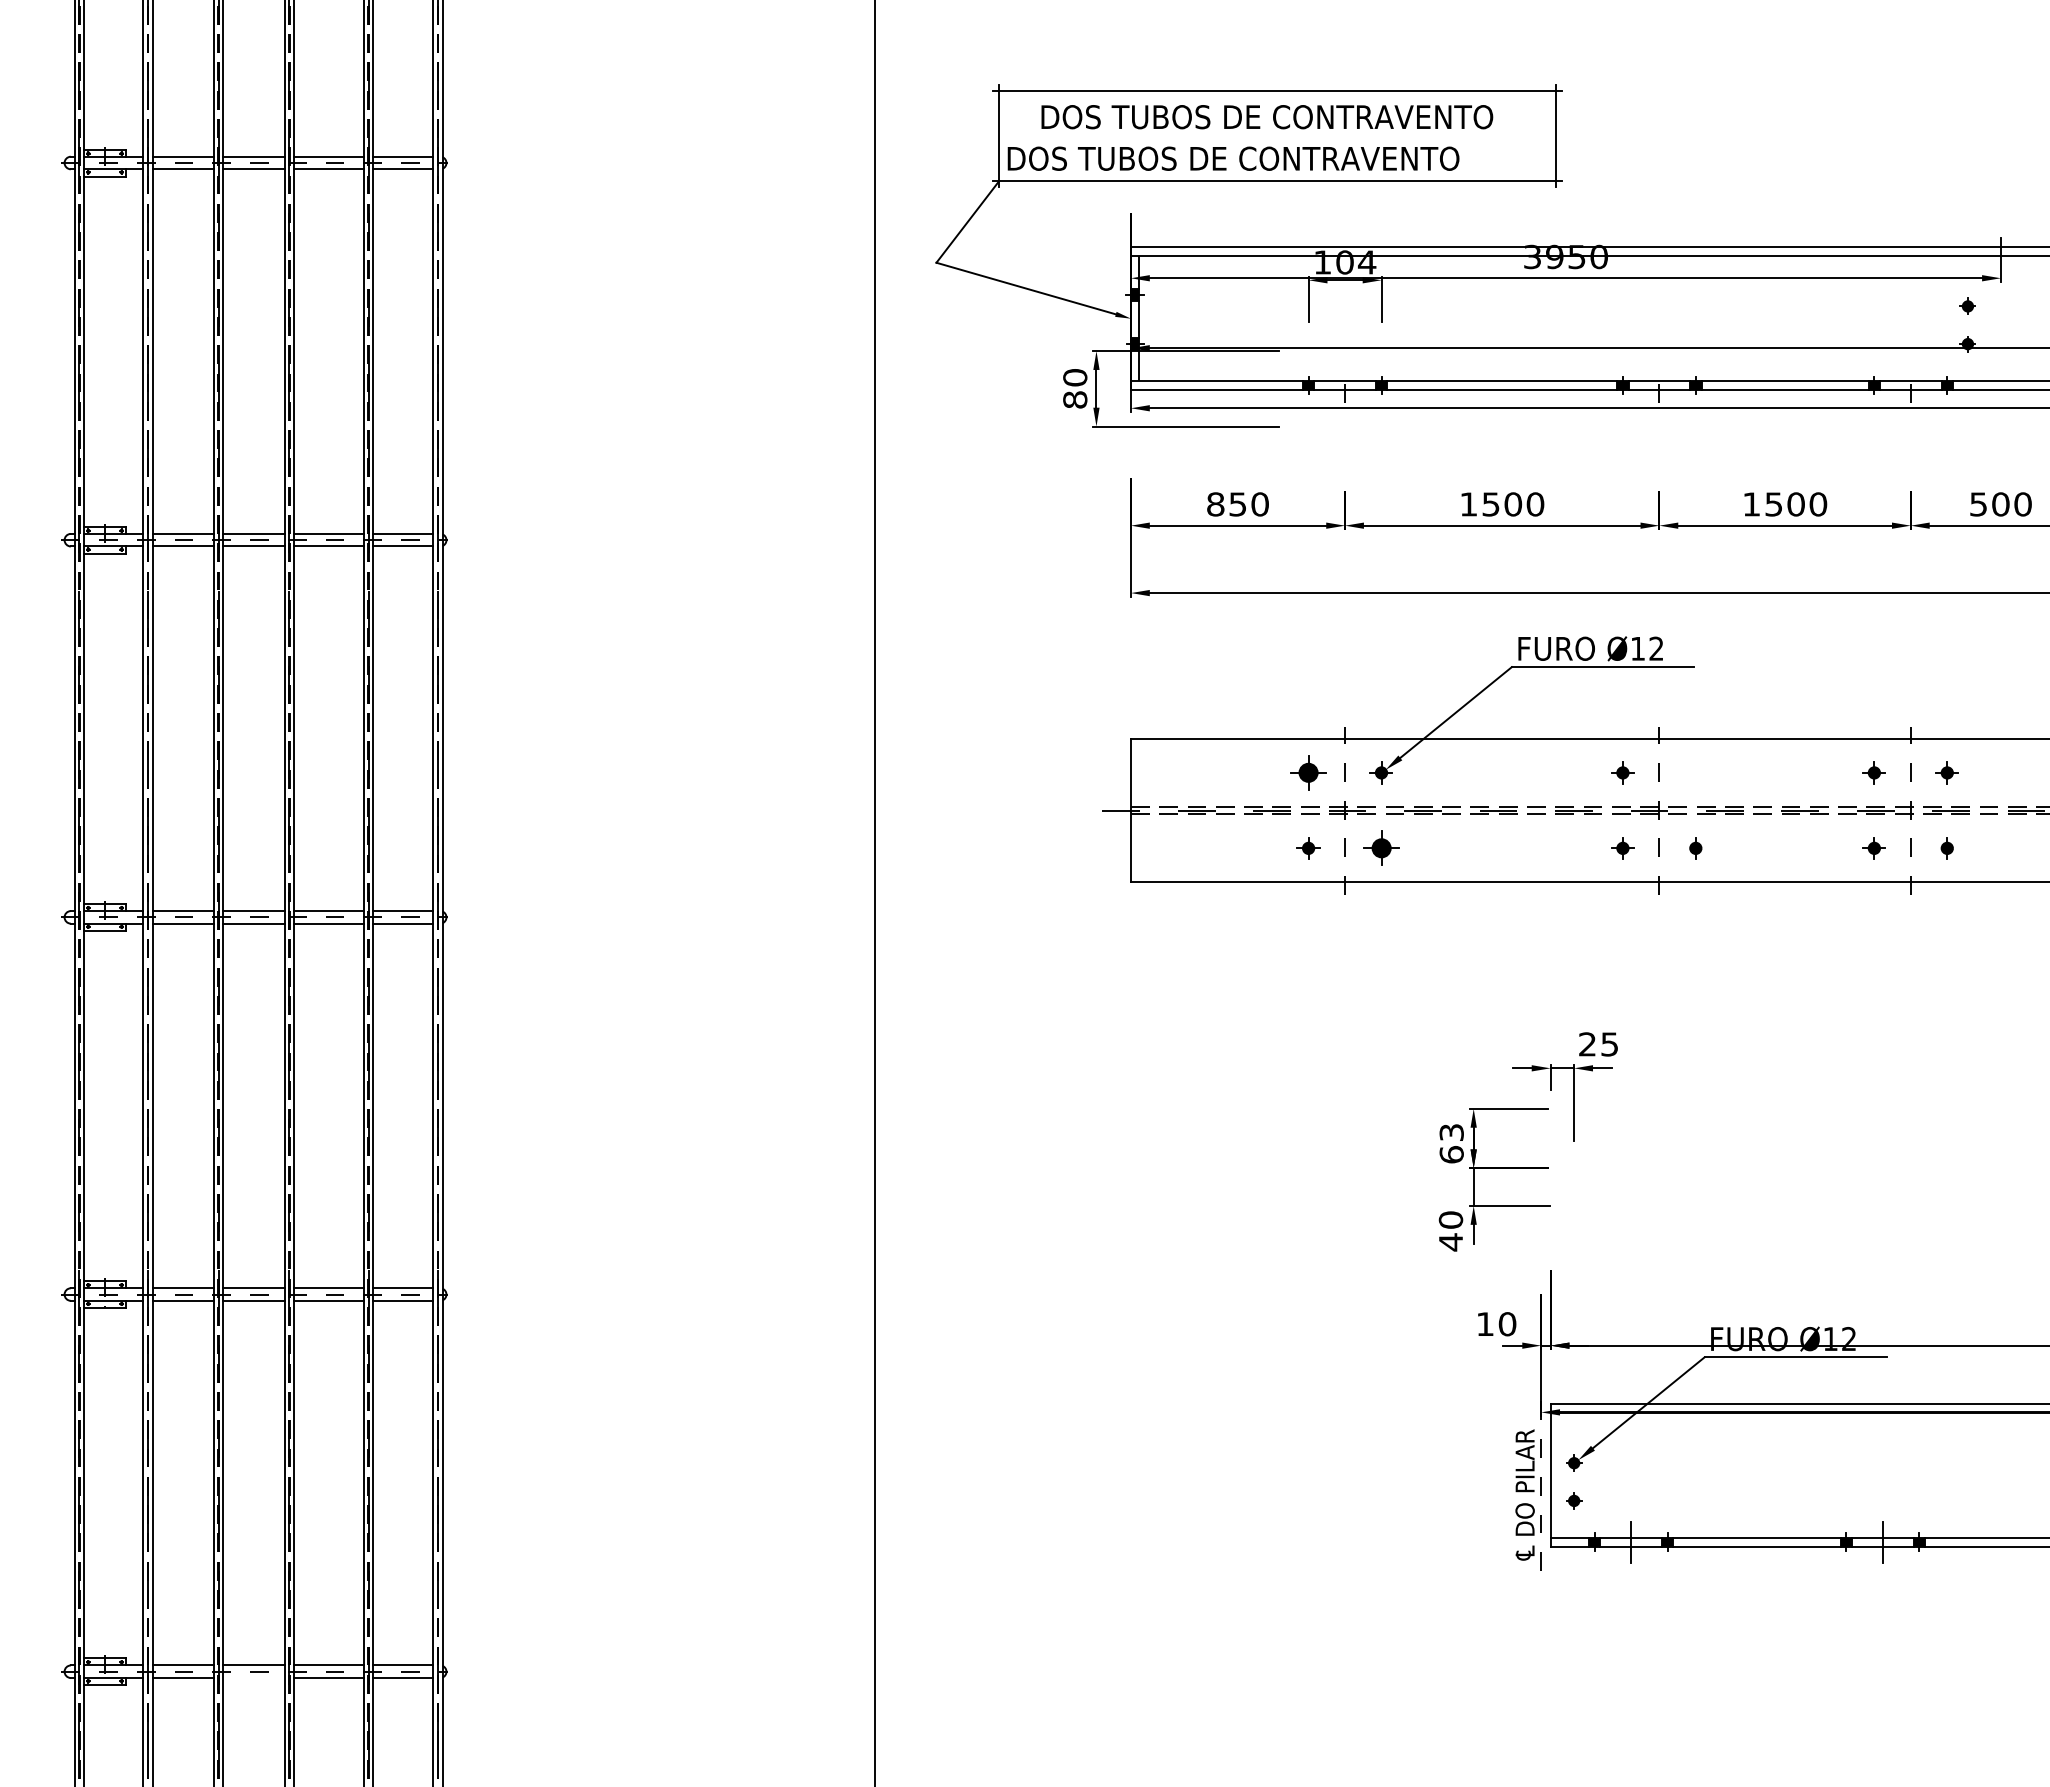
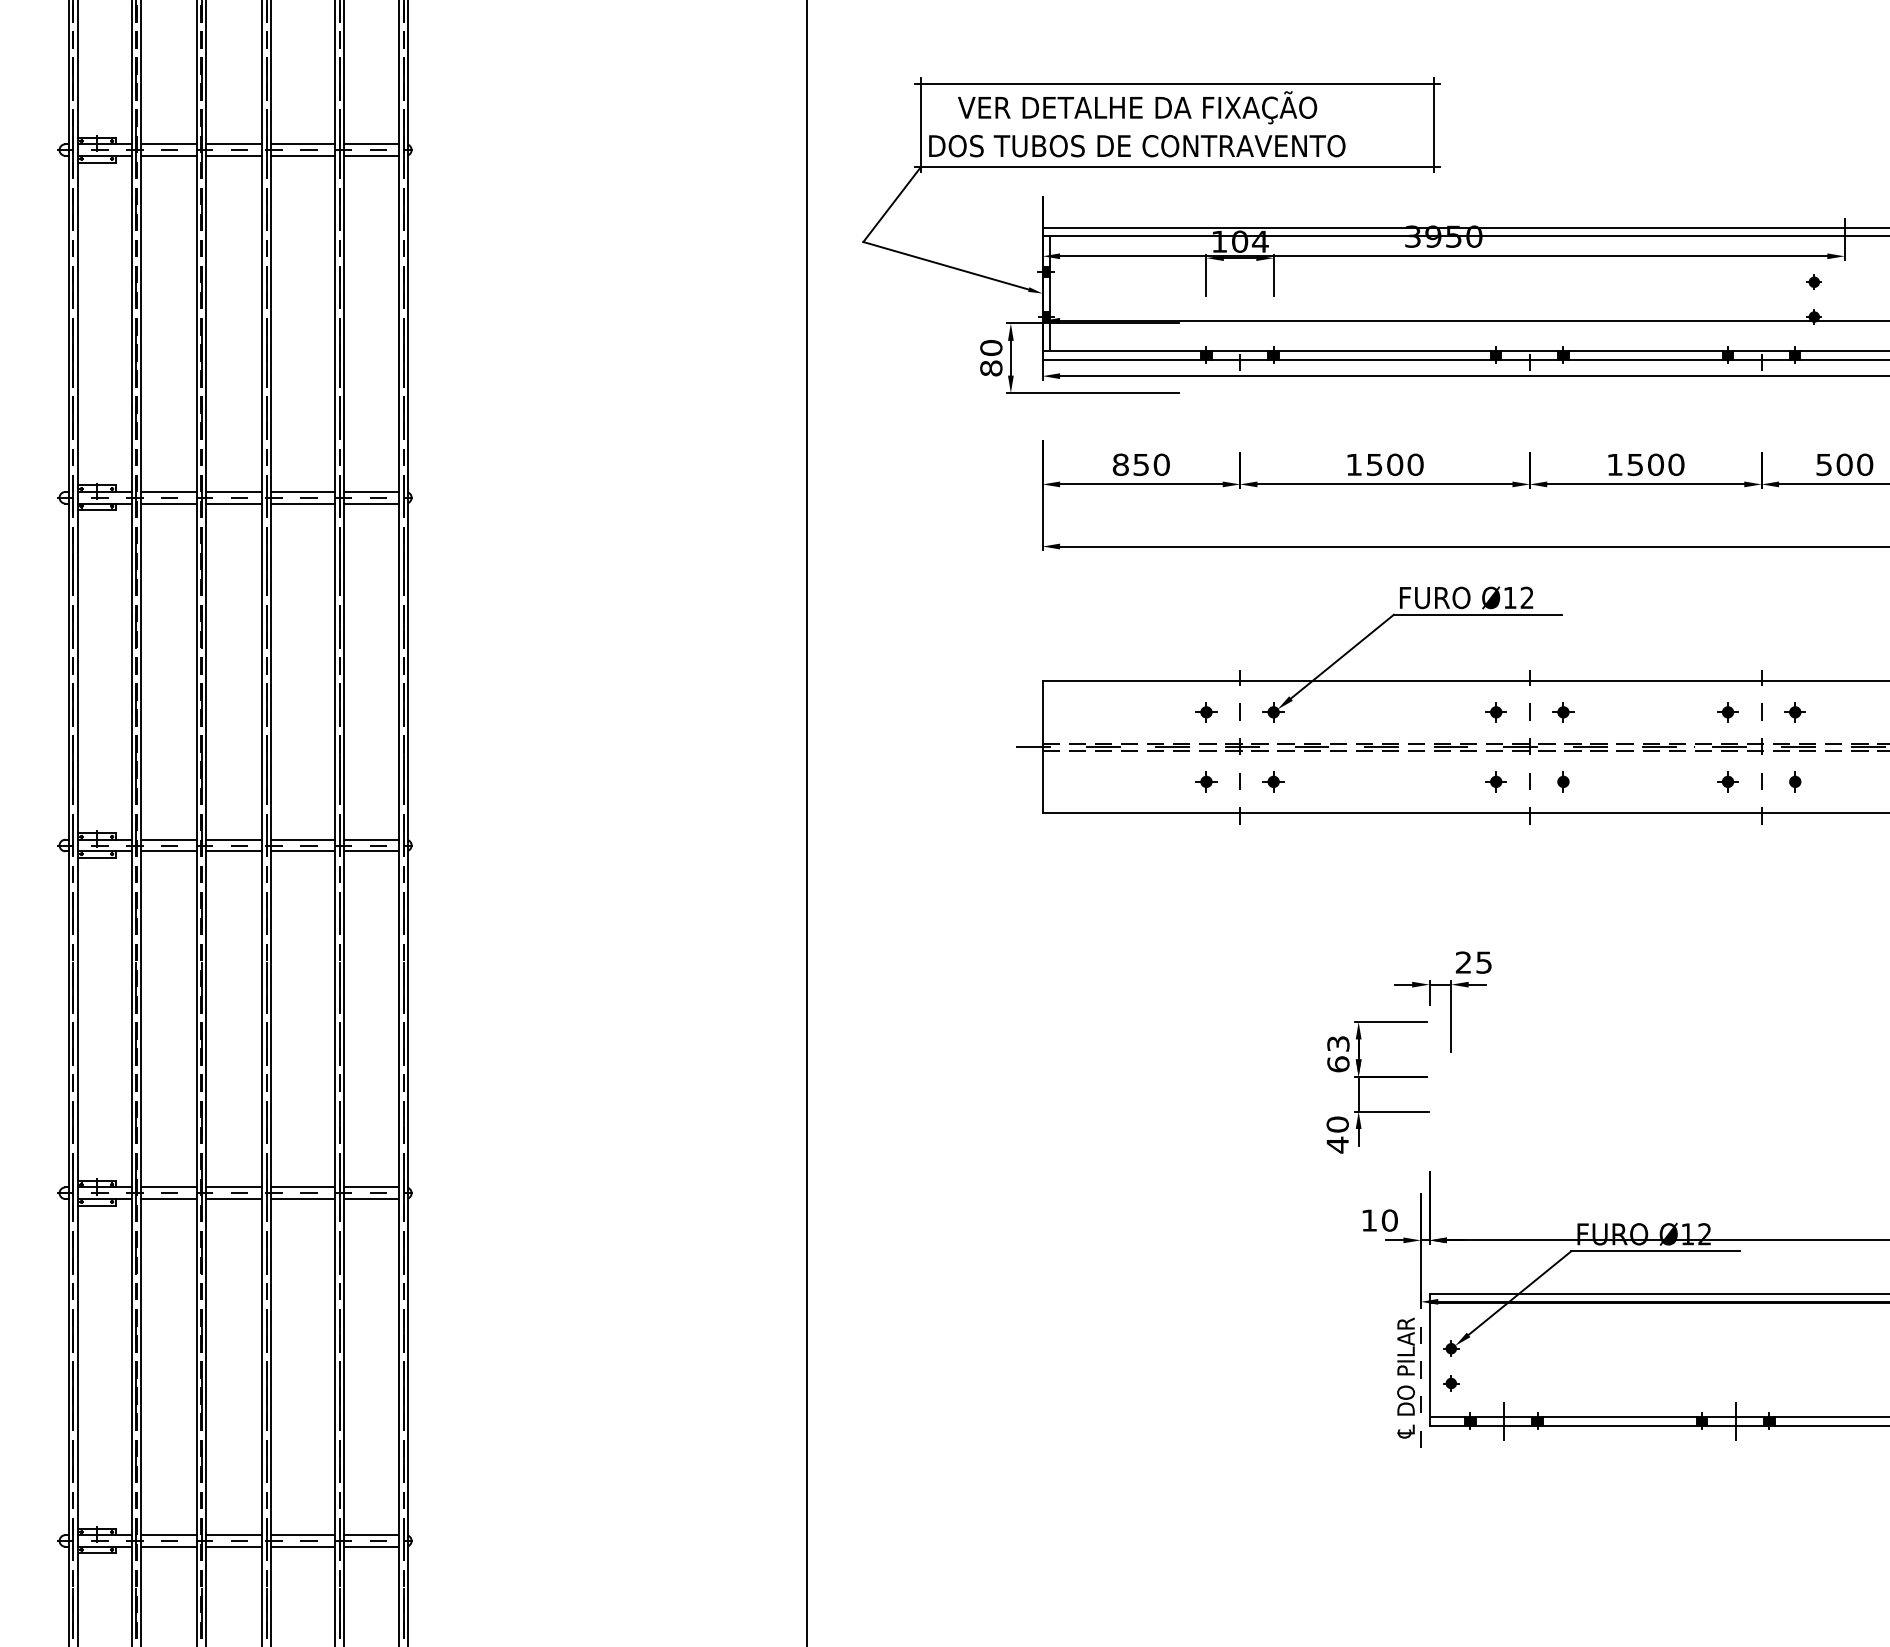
text: (1266, 116) -> (1167, 107), DOS TUBOS DE CONTRAVENTO -> VER DETALHE DA FIXAÇÃO
part: (1308, 773) -> (1206, 712), size x0.62
part: (1695, 773) -> (1563, 712), added
part: (1381, 847) -> (1273, 781), size x0.62
line: (253, 1677) -> (233, 1546), added

